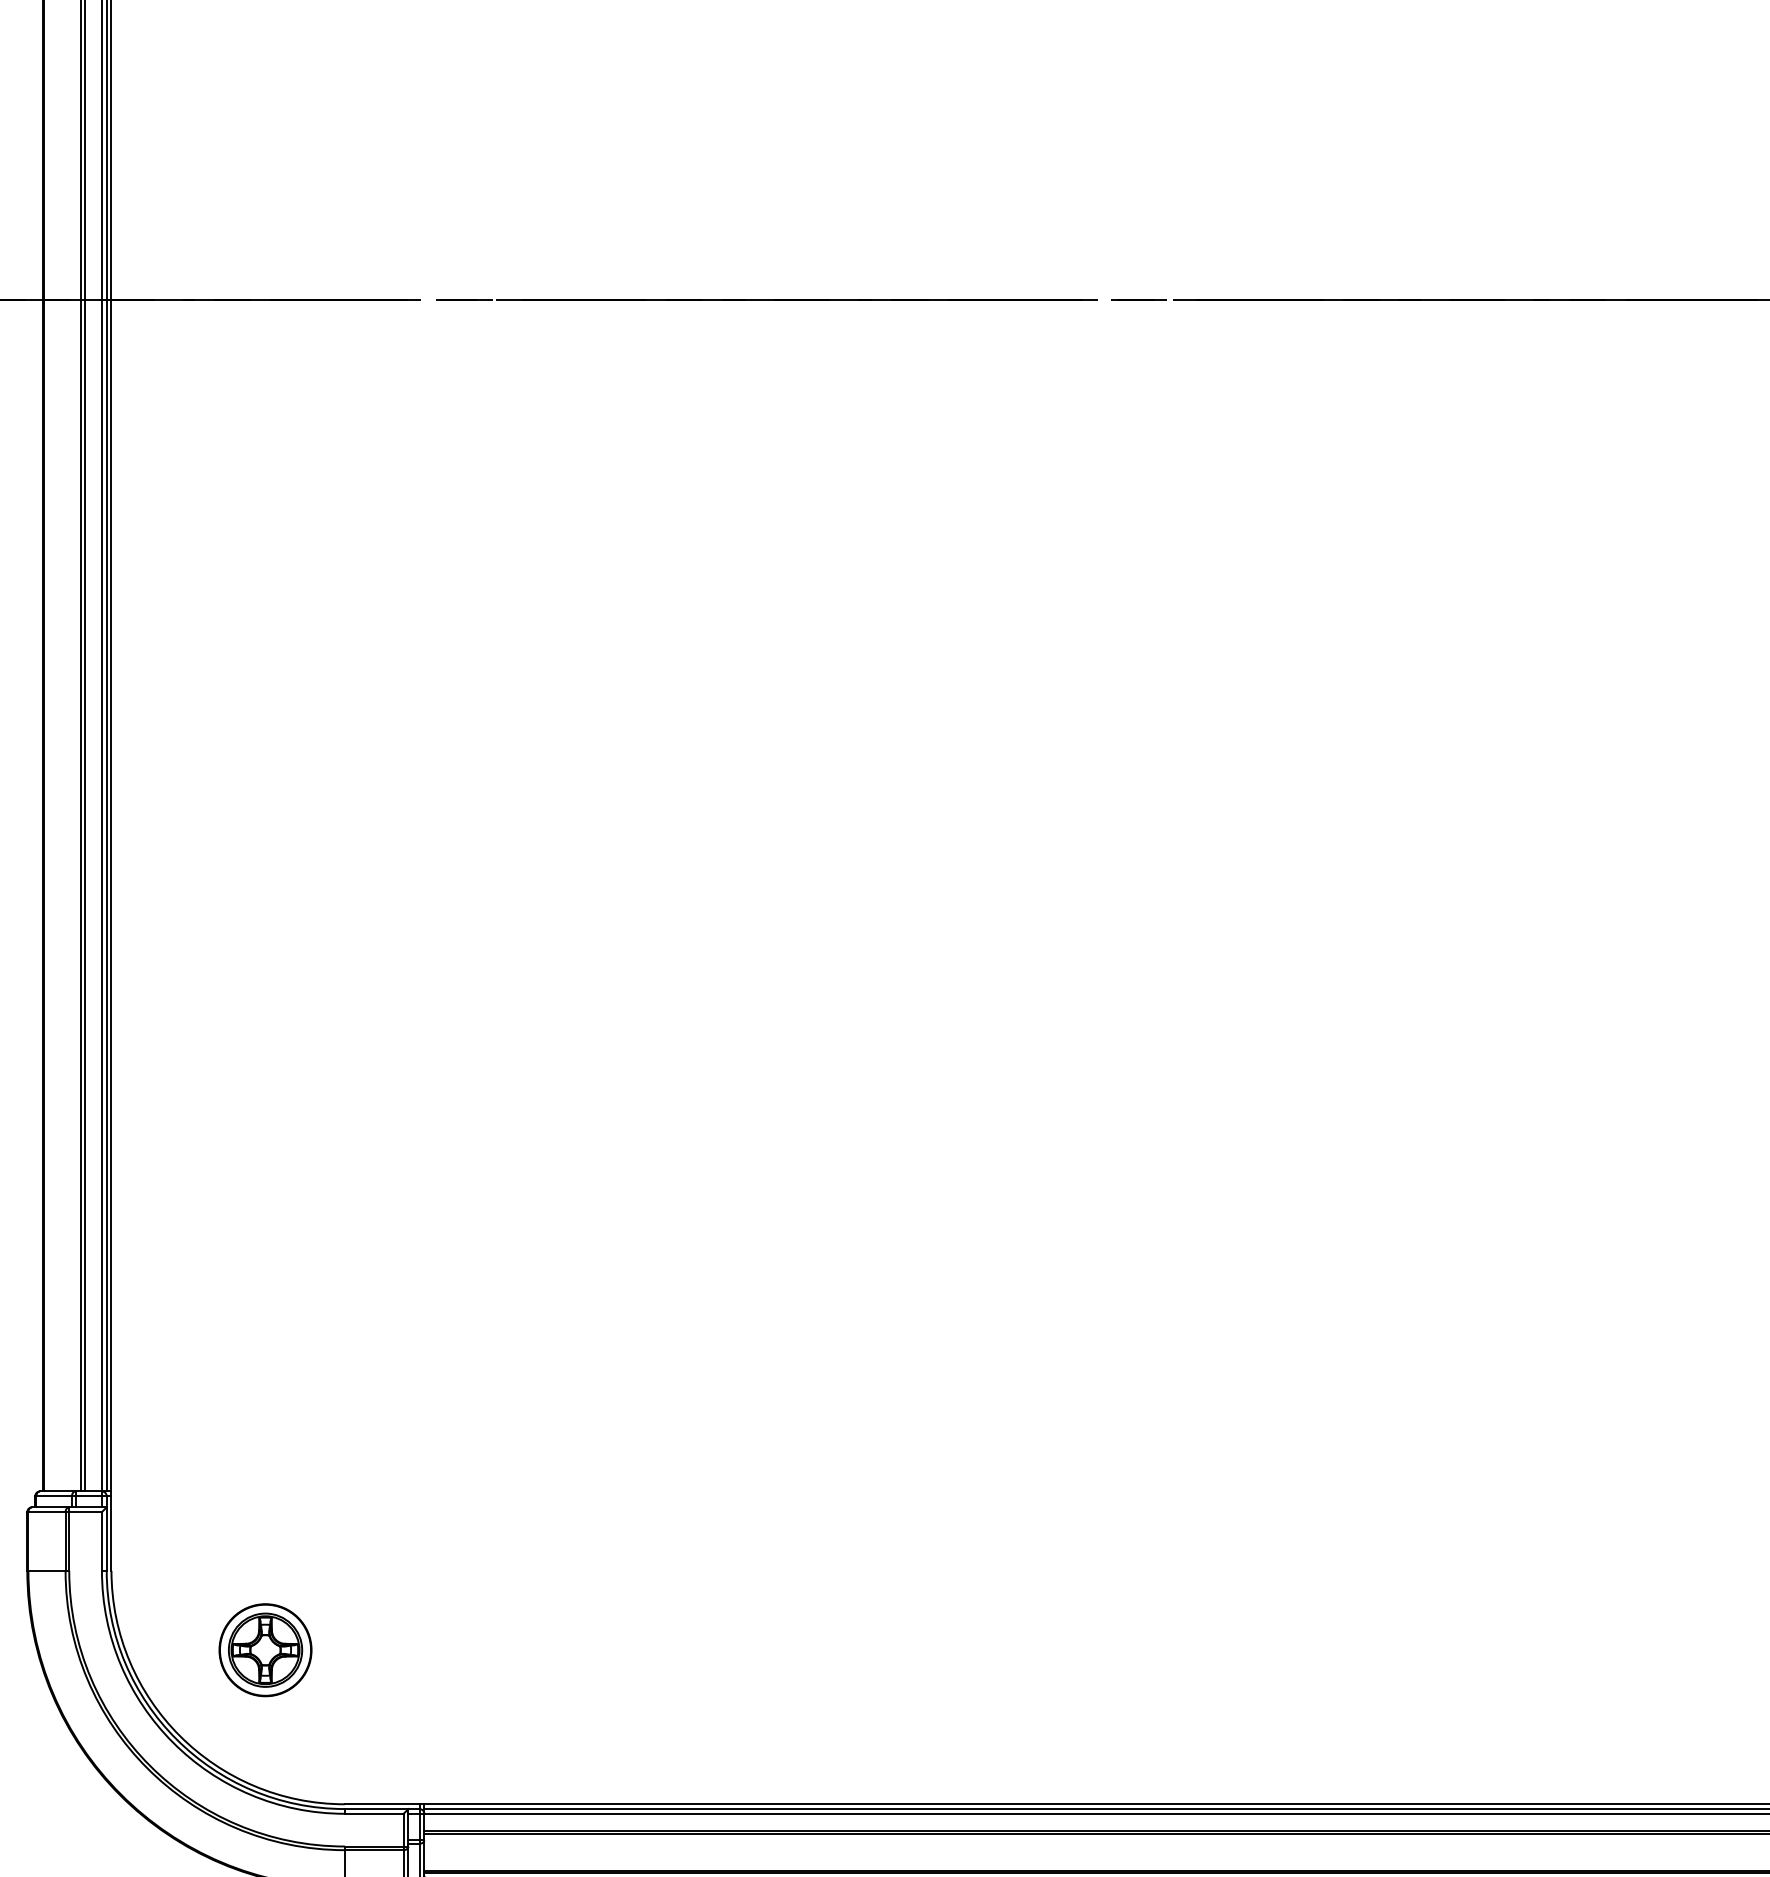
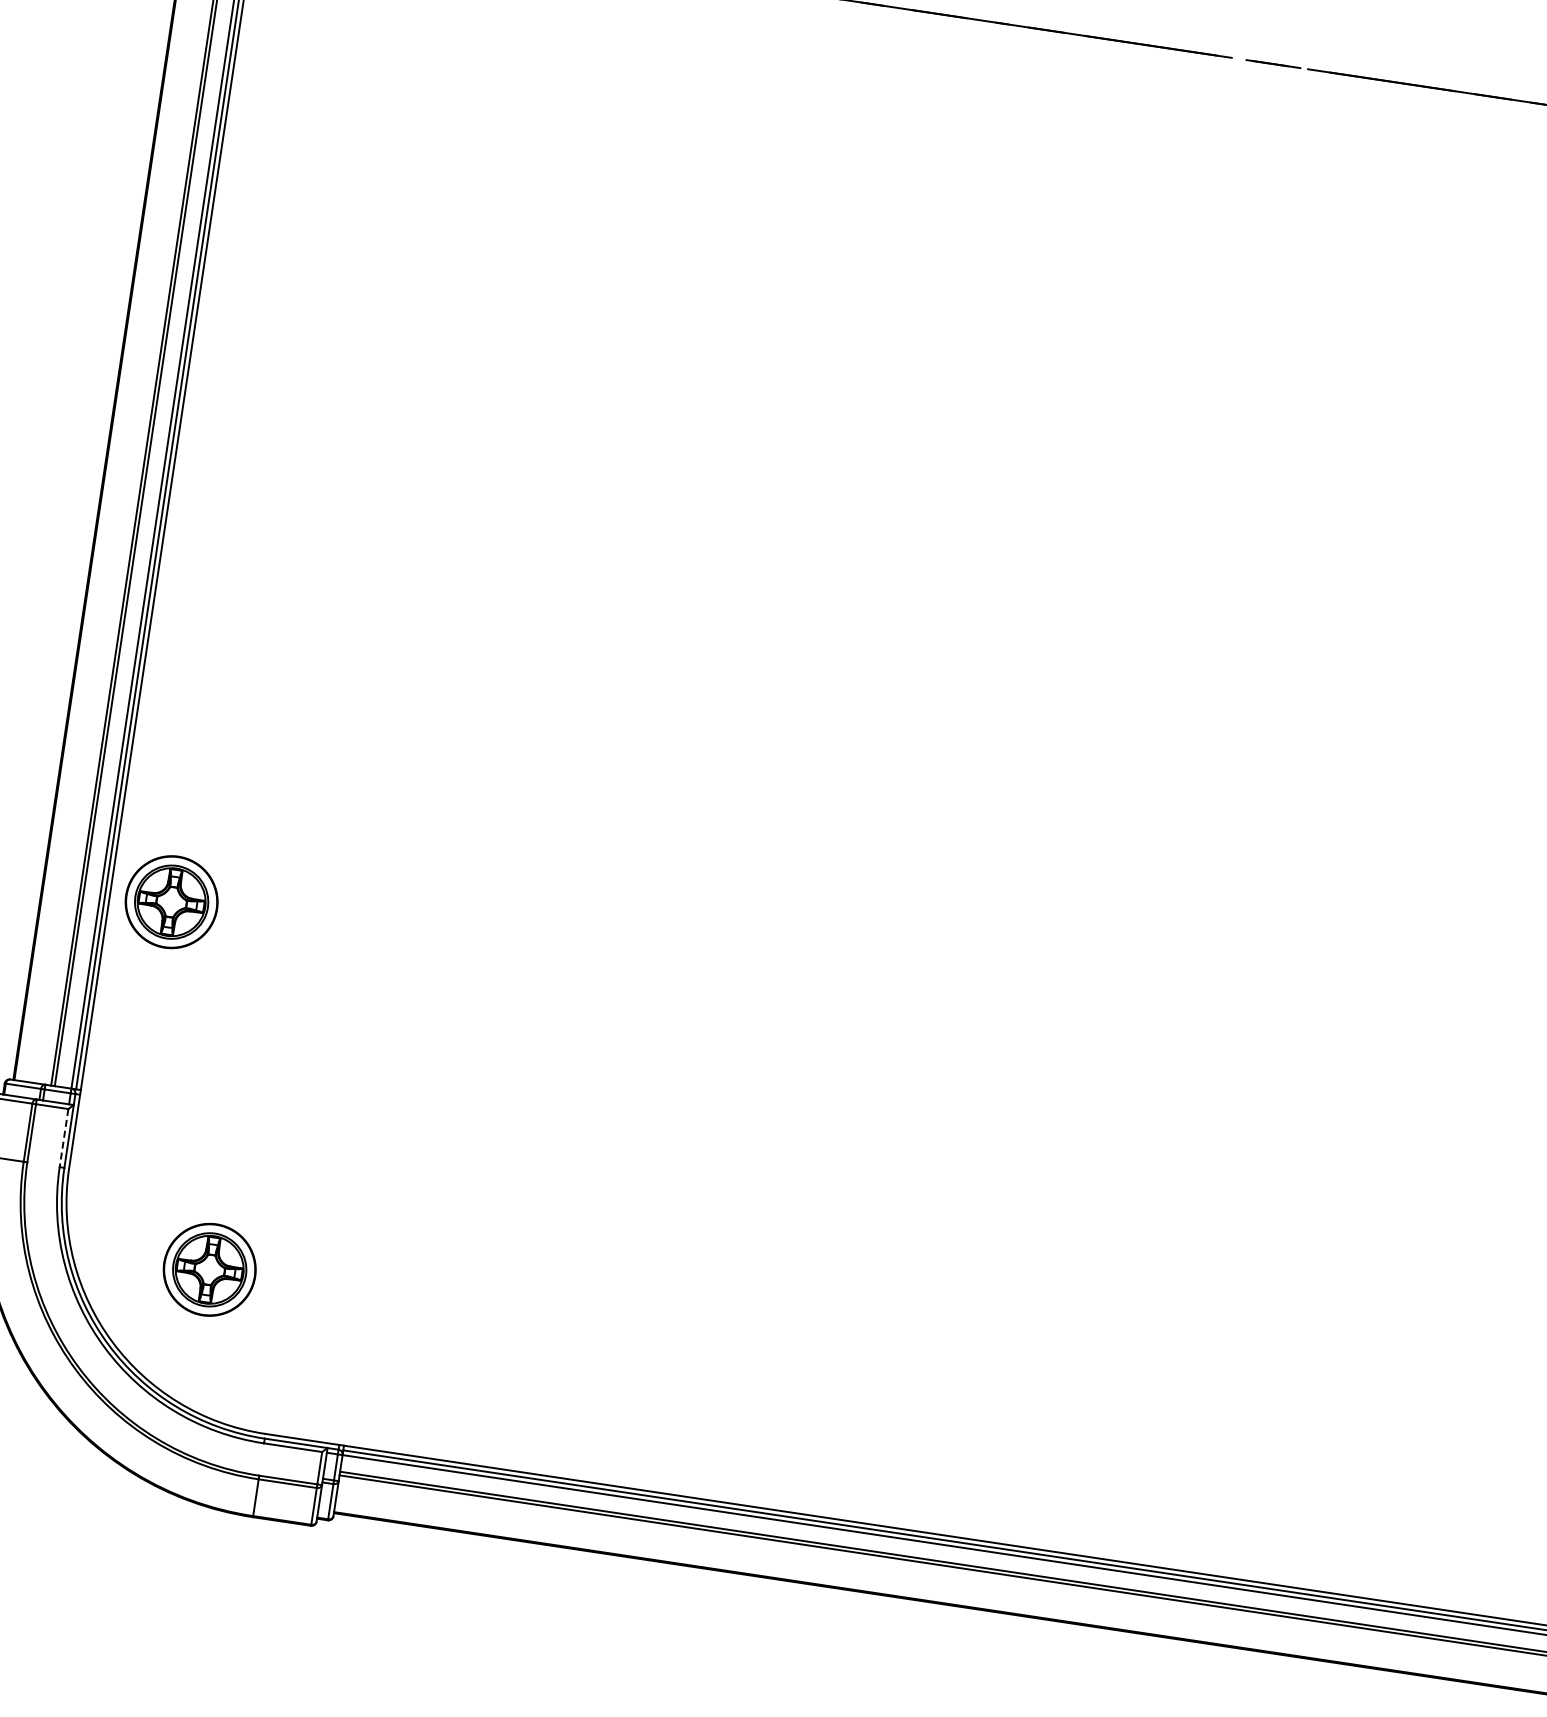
part: (173, 1292) -> (171, 902), added
line: (101, 1541) -> (63, 1138), solid -> dashed

